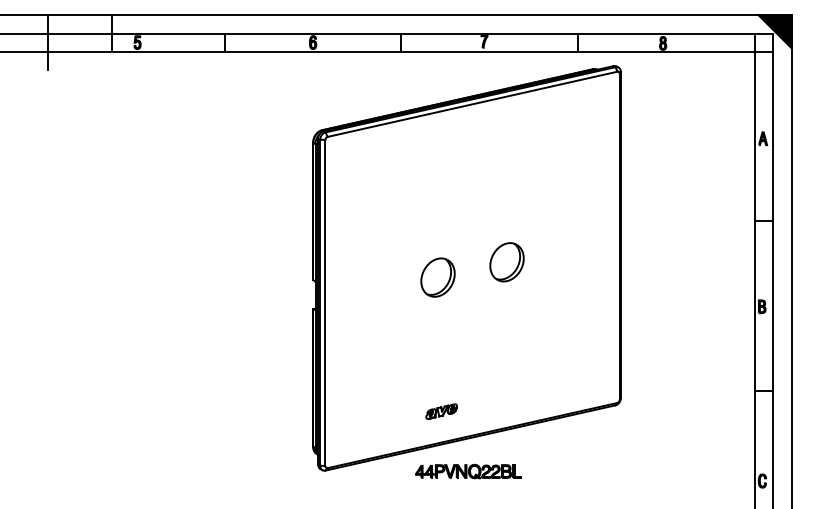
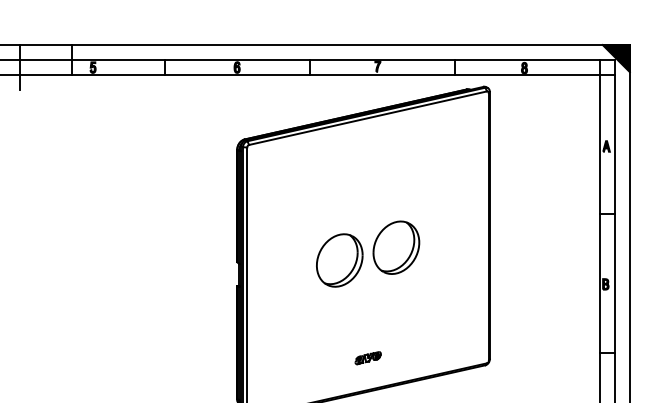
part: (506, 262) -> (395, 248), size x1.67
part: (437, 277) -> (339, 260), size x1.67
part: (441, 411) -> (368, 358), moved

